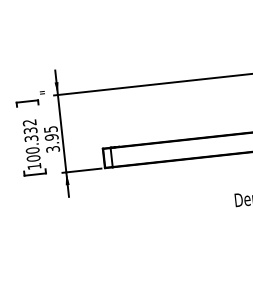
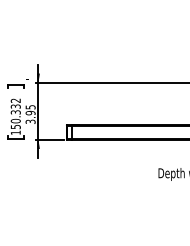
text: (33, 157) -> (15, 126), 100.332 -> 150.332

